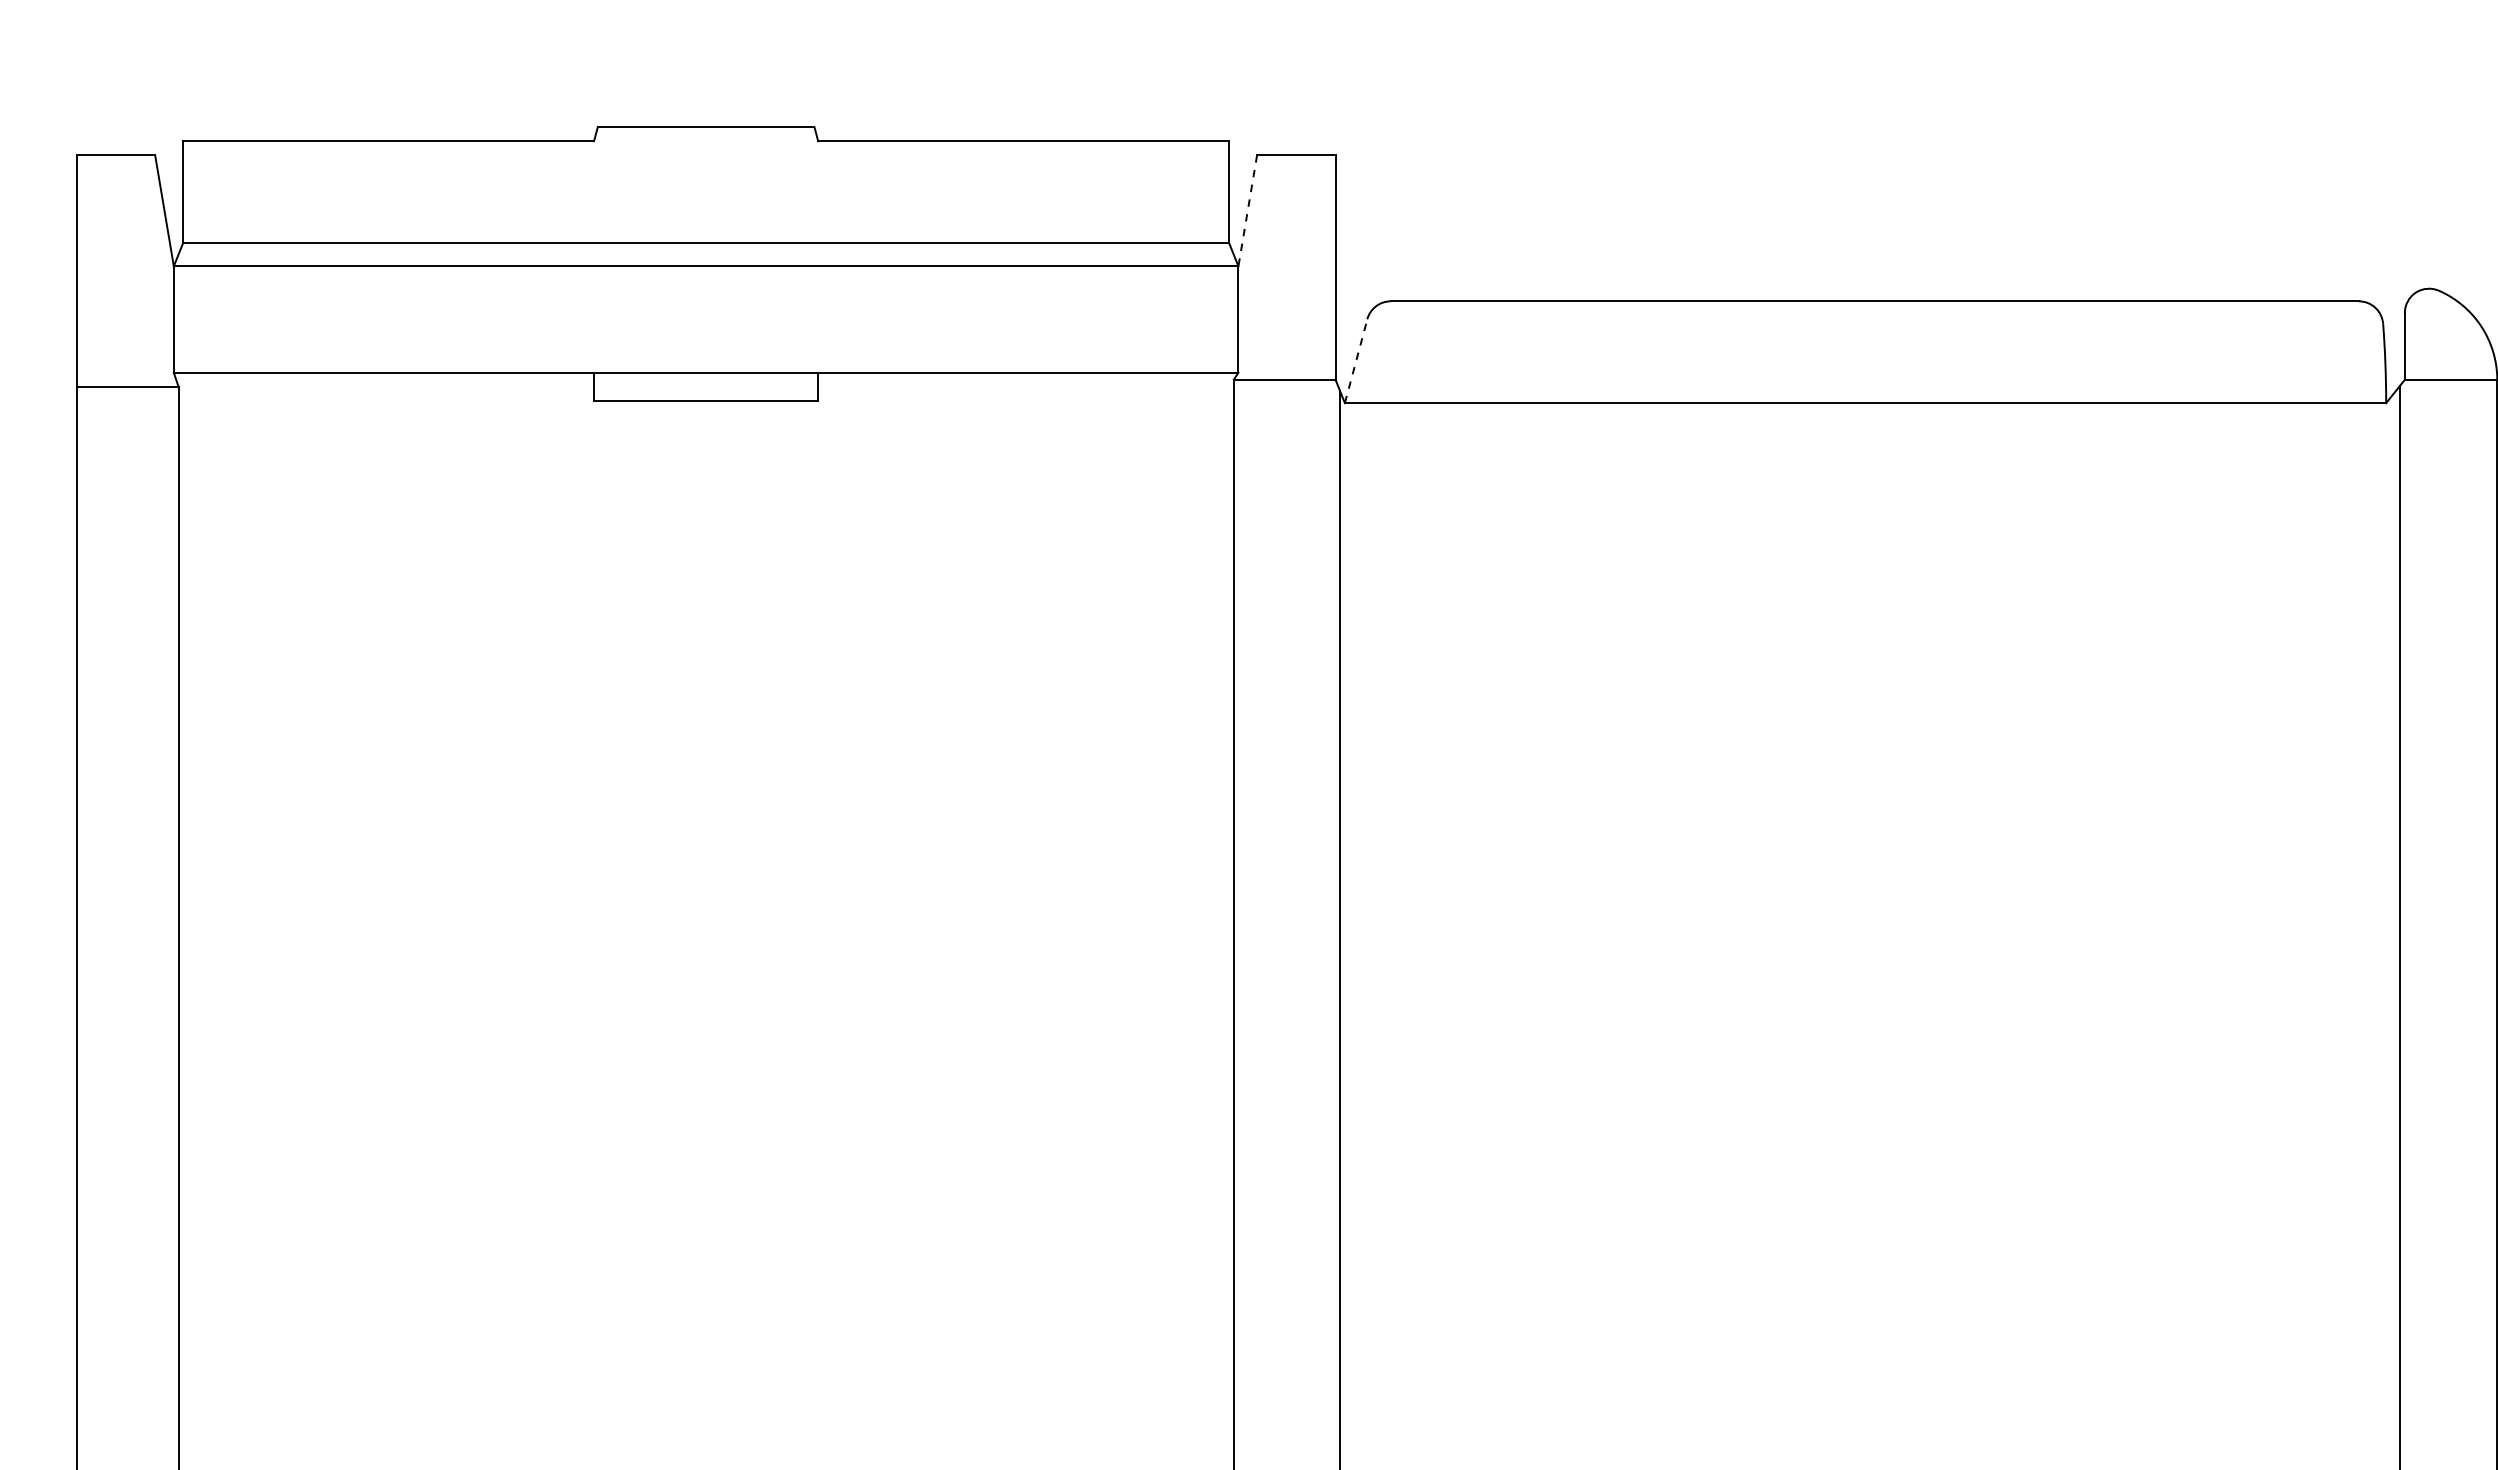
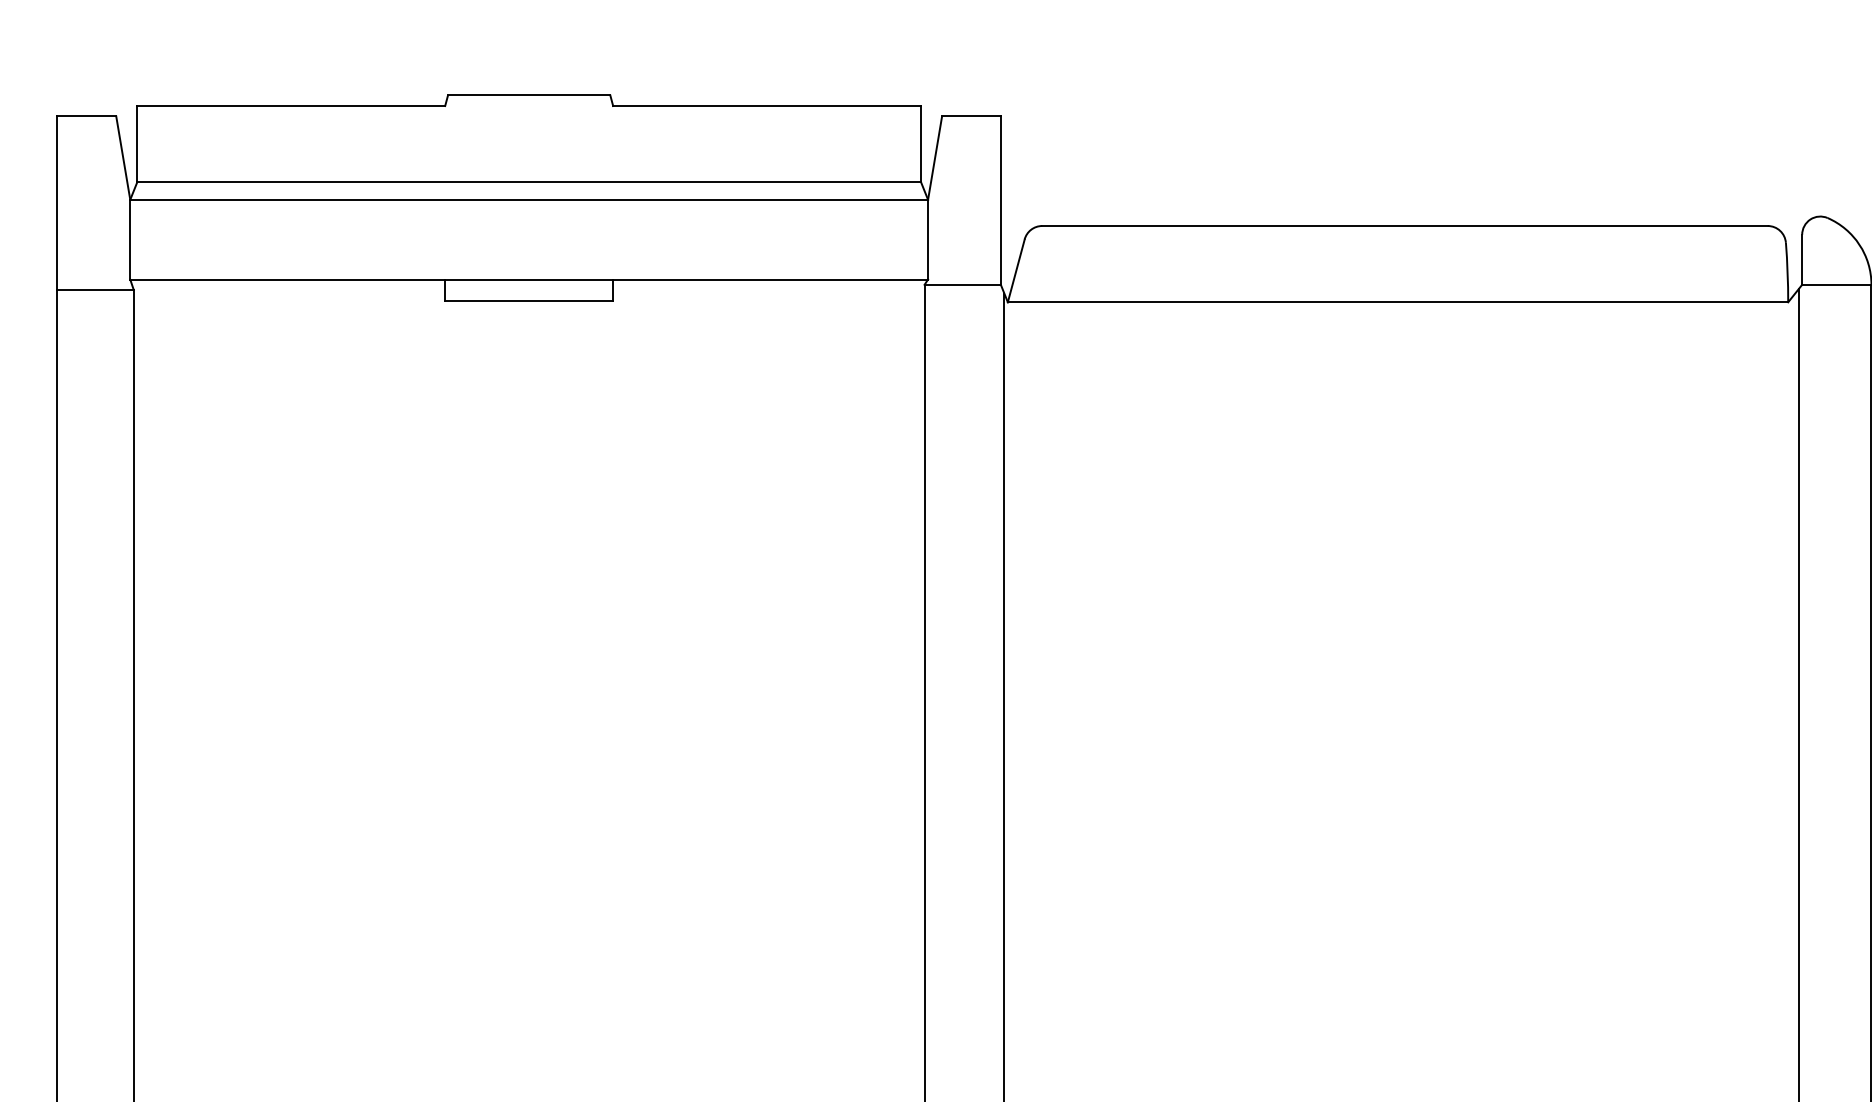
line: (1247, 211) -> (934, 158), dashed -> solid
line: (1356, 360) -> (1016, 270), dashed -> solid

